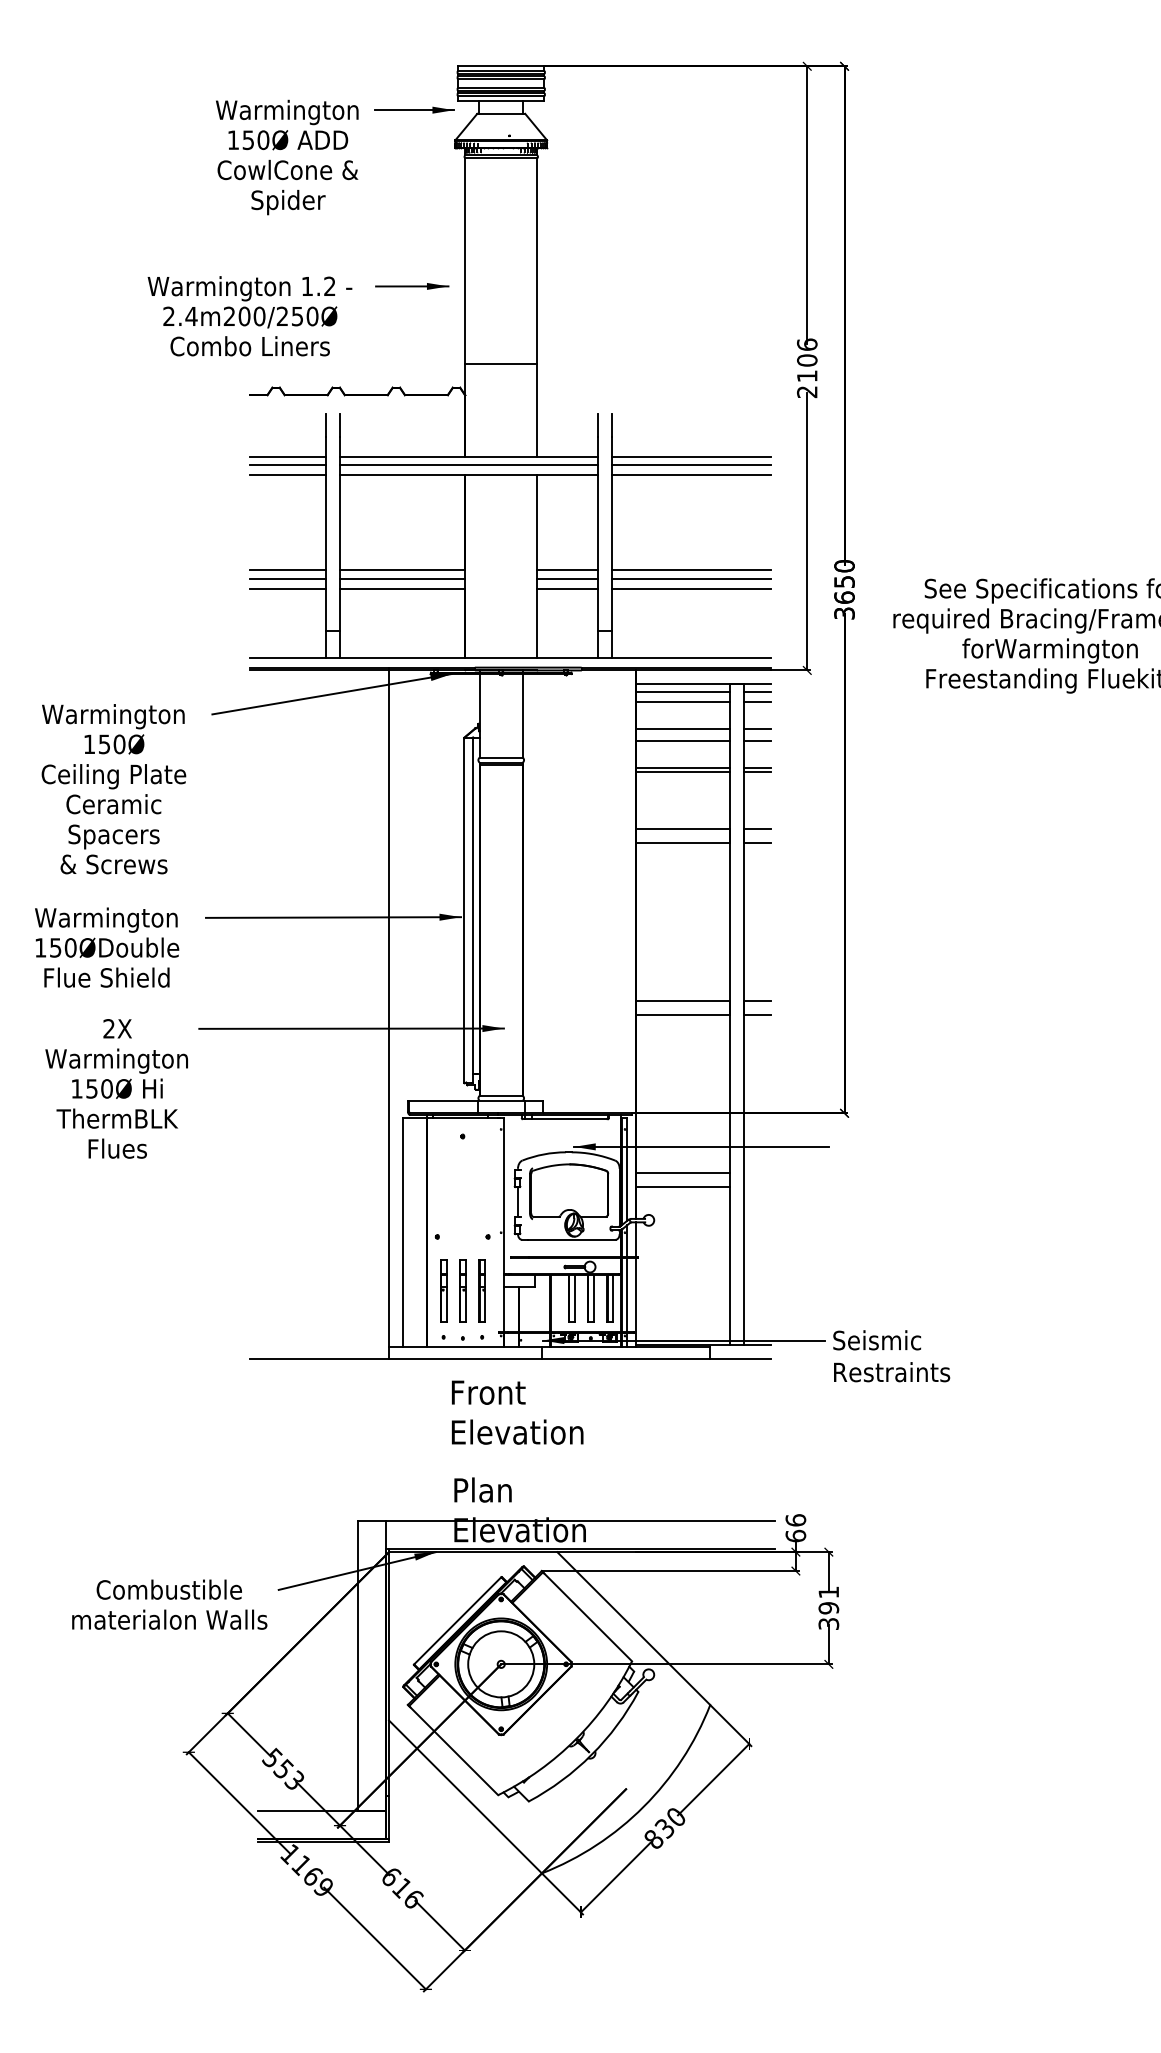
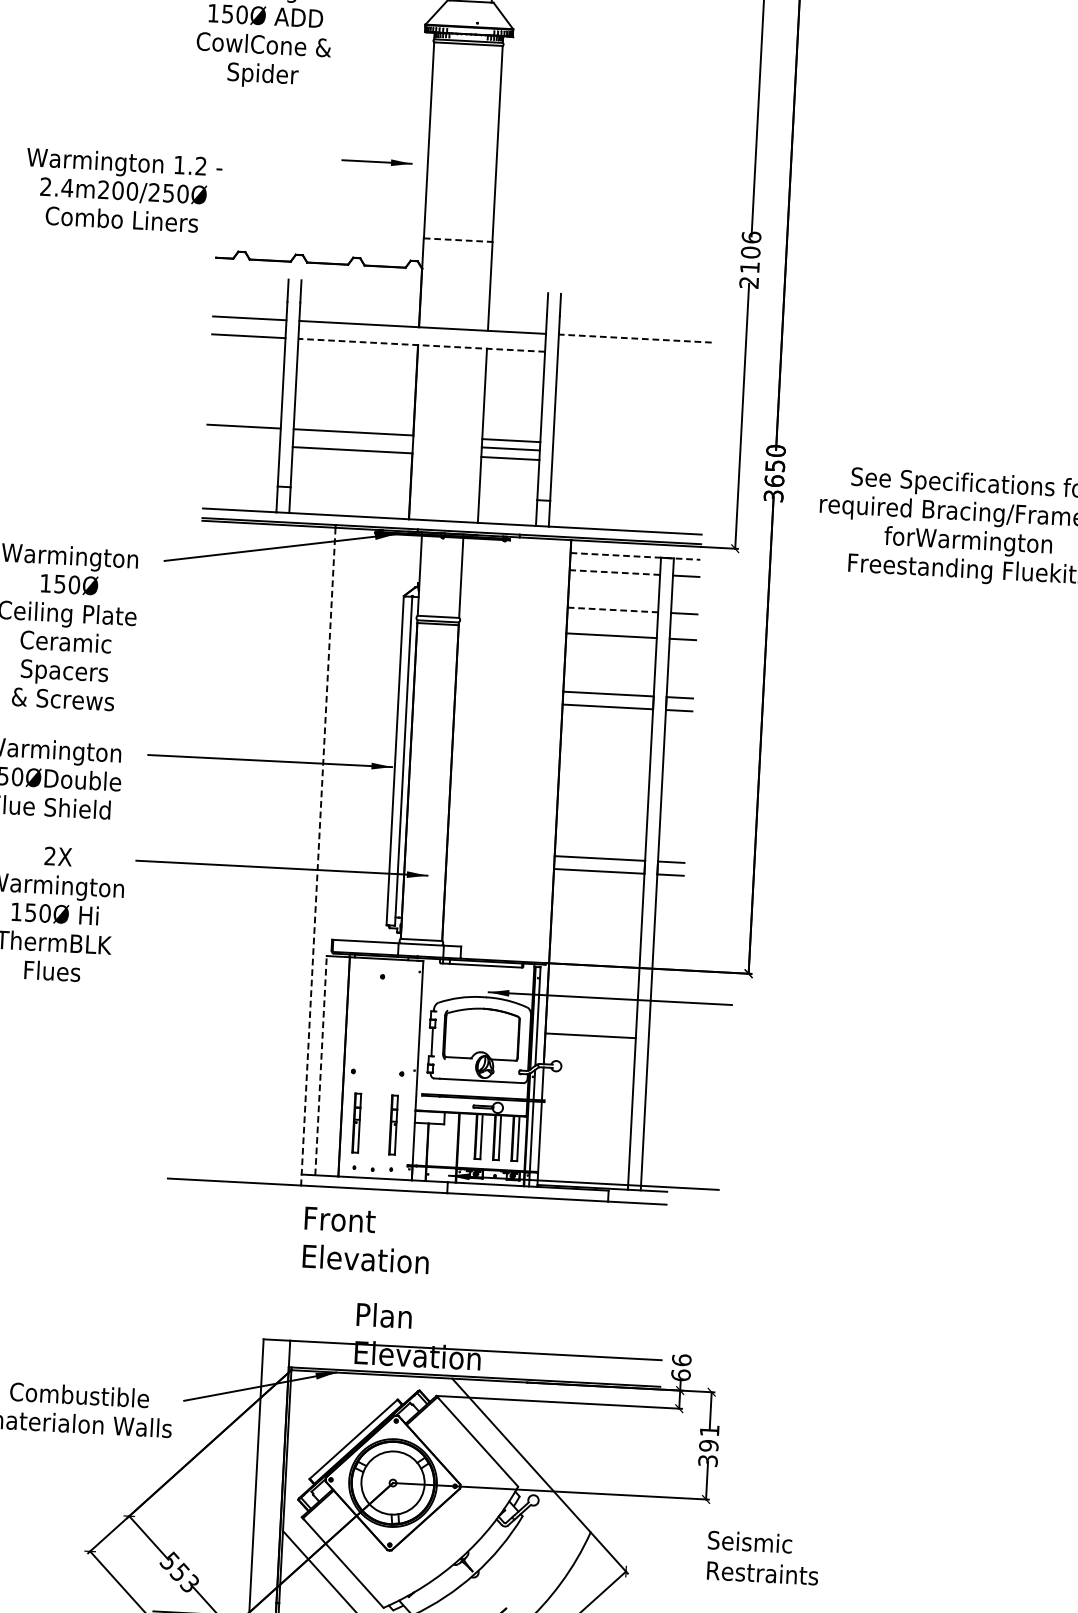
text: (249, 316) -> (122, 190), moved
line: (501, 363) -> (458, 240), solid -> dashed
line: (691, 456) -> (635, 338), solid -> dashed
line: (287, 465) -> (248, 326), removed
line: (468, 465) -> (421, 335), removed
line: (691, 465) -> (634, 347), removed
line: (468, 475) -> (421, 345), solid -> dashed
line: (691, 475) -> (634, 356), removed
line: (691, 569) -> (629, 446), removed
line: (287, 578) -> (243, 434), removed
line: (402, 578) -> (353, 440), removed
line: (691, 578) -> (629, 455), removed
line: (287, 588) -> (242, 444), removed
line: (691, 588) -> (628, 464), removed
line: (703, 683) -> (635, 555), solid -> dashed
line: (682, 691) -> (614, 562), removed
line: (757, 691) -> (686, 566), removed
line: (682, 701) -> (614, 572), solid -> dashed
line: (682, 729) -> (613, 598), removed
line: (757, 729) -> (684, 602), removed
line: (683, 741) -> (613, 610), solid -> dashed
line: (682, 772) -> (610, 639), removed
line: (757, 772) -> (682, 643), removed
line: (389, 1015) -> (318, 857), solid -> dashed
line: (682, 1173) -> (590, 1023), removed
line: (403, 1232) -> (321, 1065), solid -> dashed
part: (462, 1290) -> (374, 1123), removed
text: (891, 1356) -> (763, 1558), moved
text: (517, 1412) -> (366, 1240), moved

